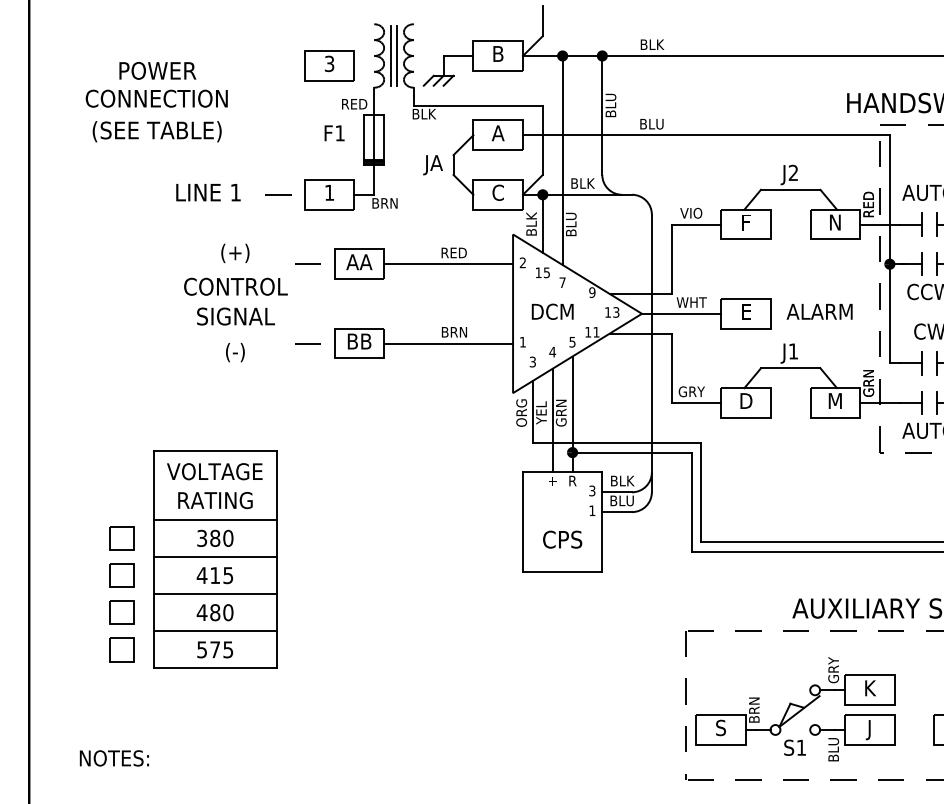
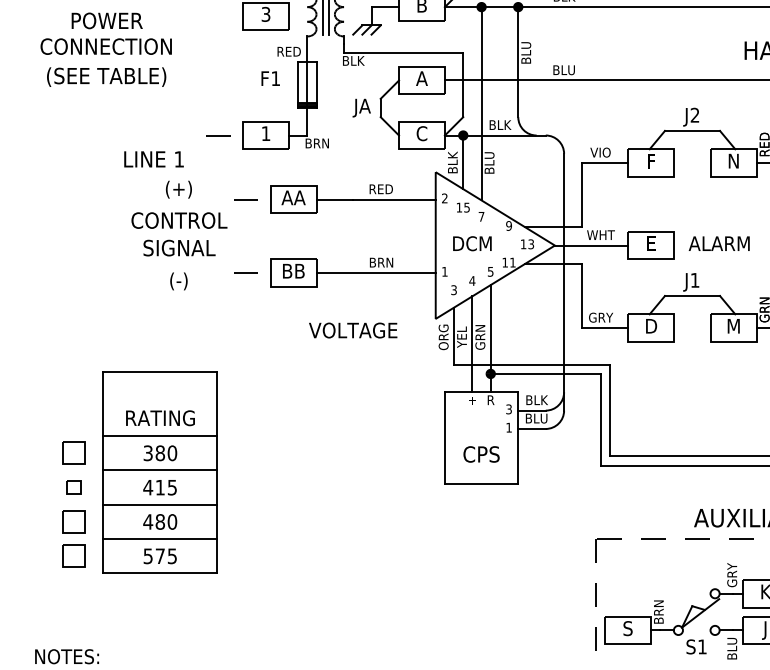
text: (208, 192) -> (154, 159), moved
text: (214, 471) -> (352, 330), moved
part: (121, 575) -> (73, 487), size x0.6

